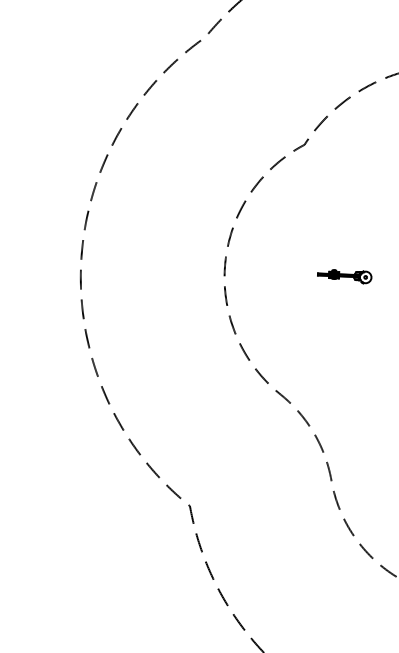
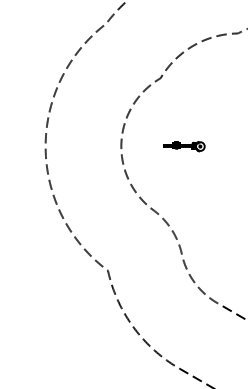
part: (344, 276) -> (184, 146), size x1.43

